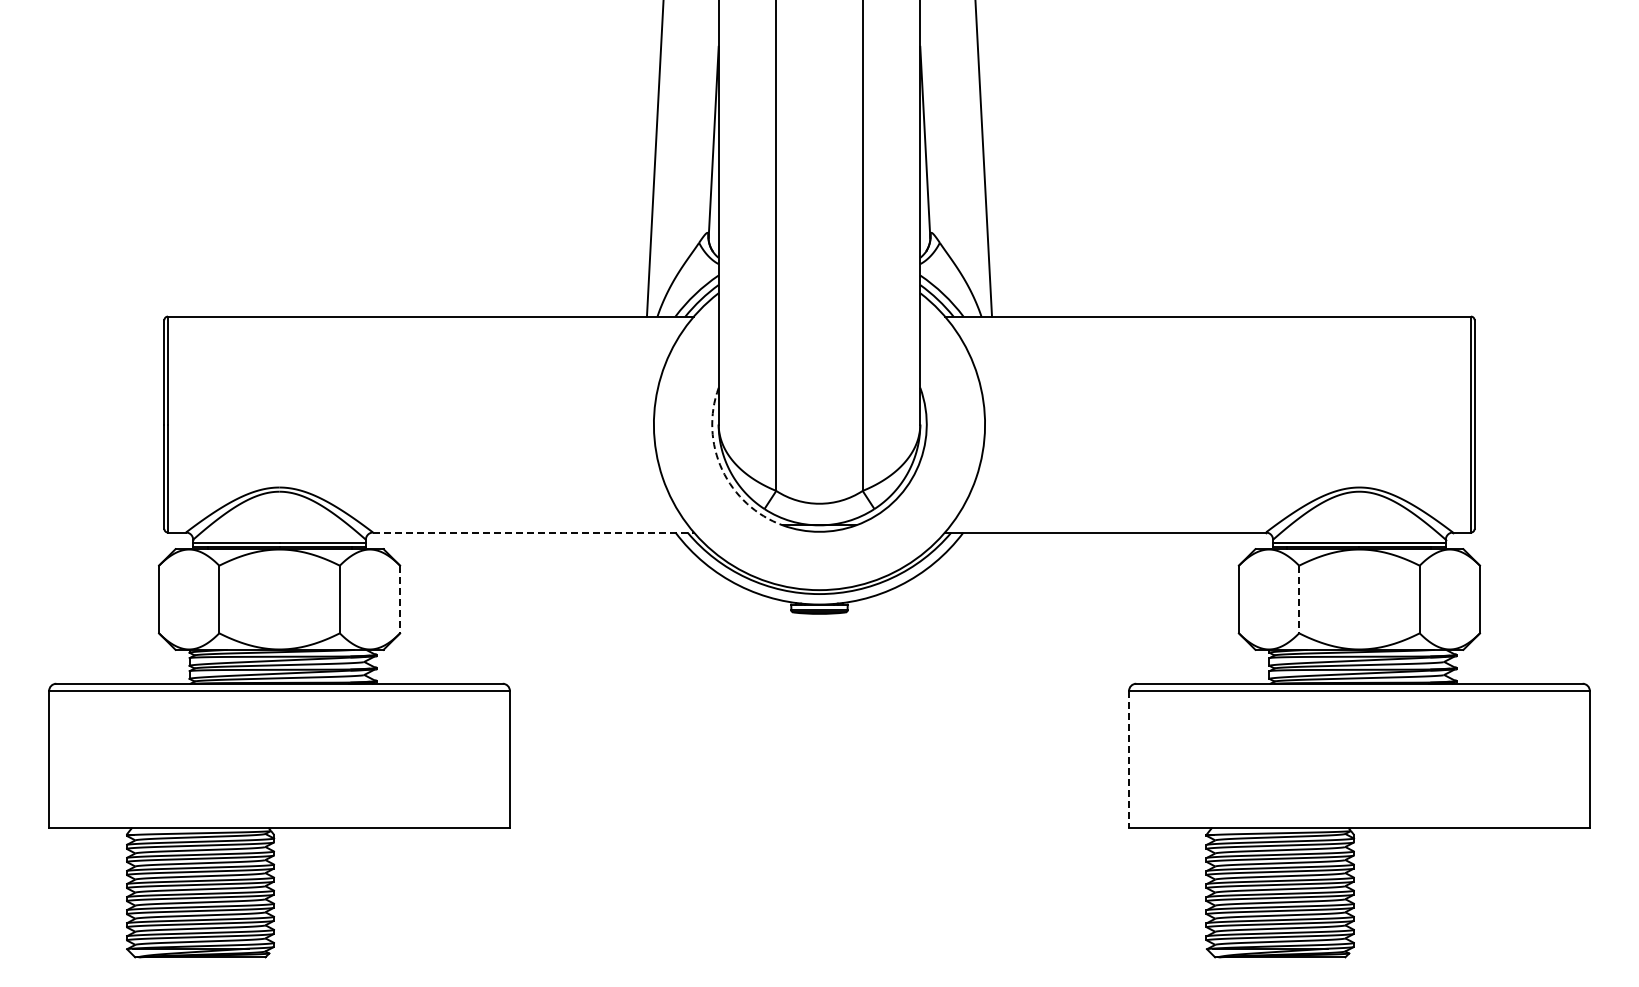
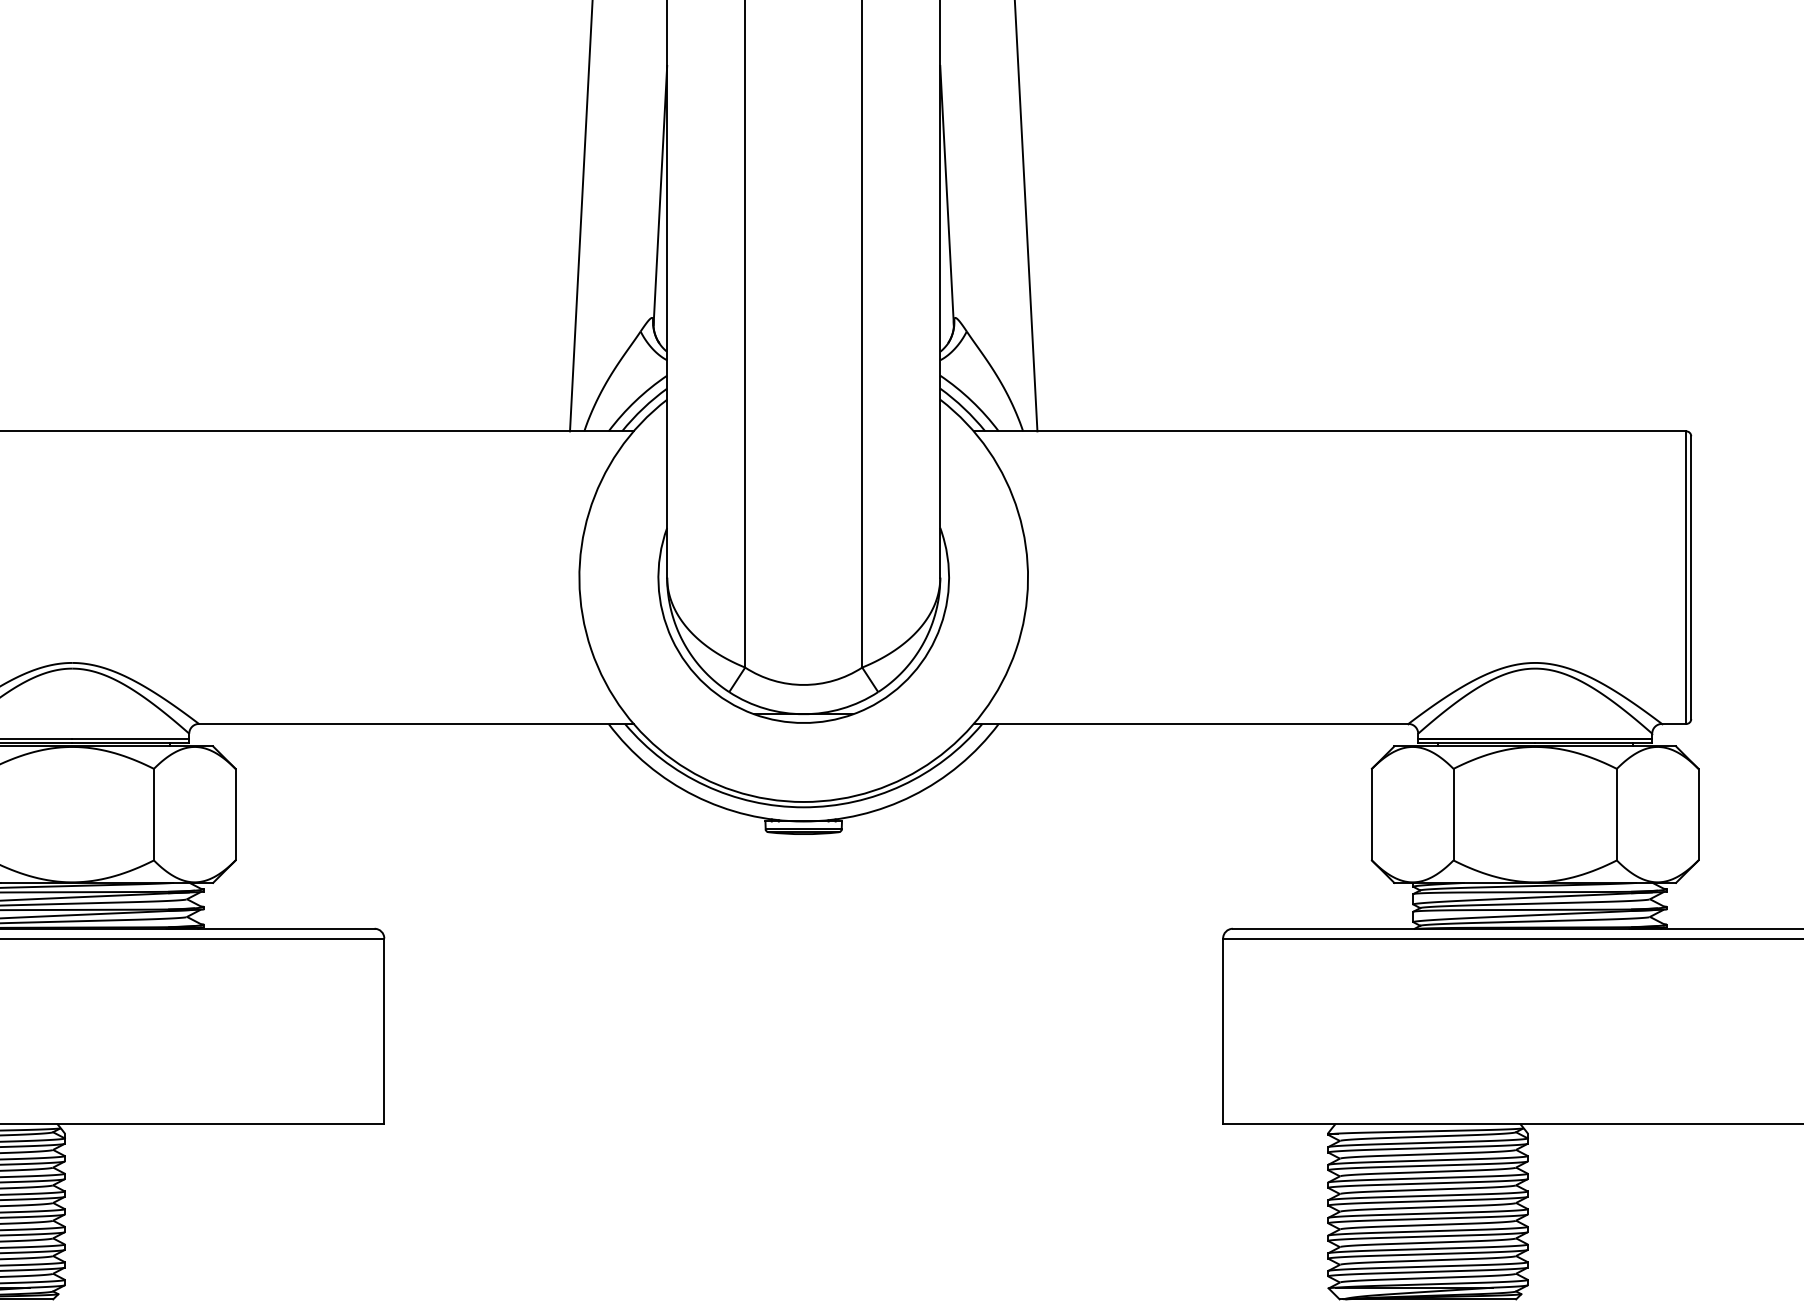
arc: (722, 469) -> (672, 638), dashed -> solid
line: (534, 532) -> (417, 723), dashed -> solid
line: (400, 599) -> (236, 814), dashed -> solid
line: (1299, 599) -> (1453, 814), dashed -> solid
line: (1129, 759) -> (1223, 1031), dashed -> solid

